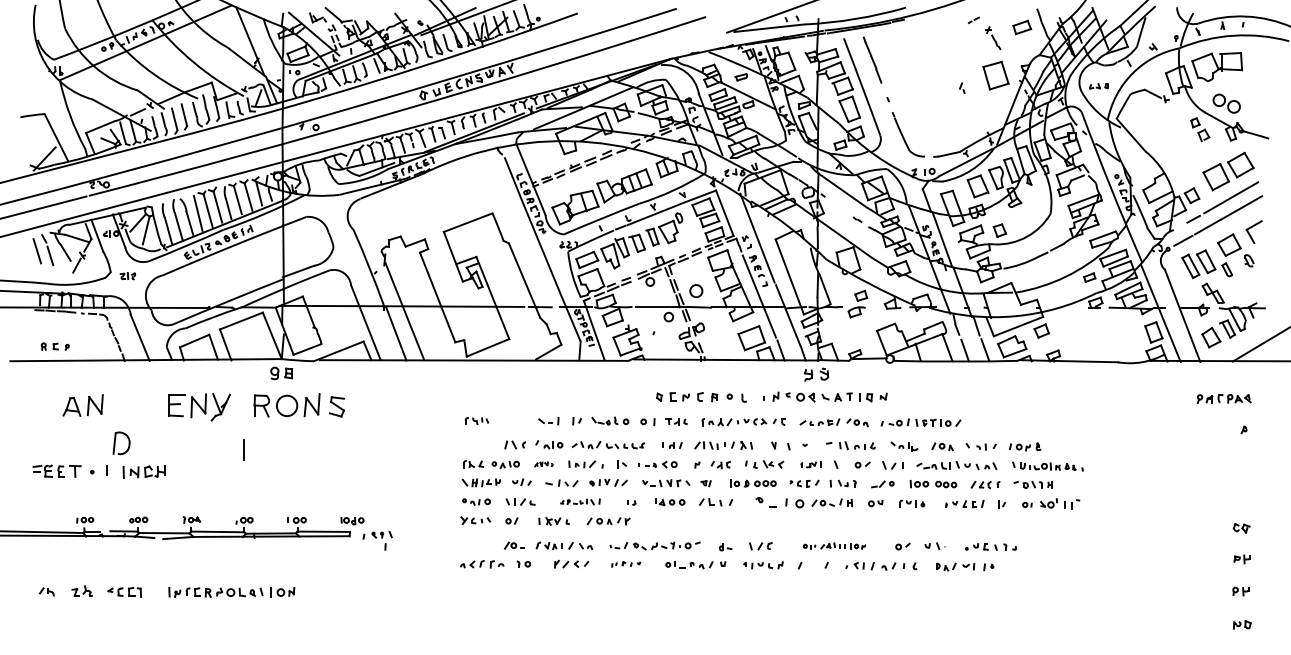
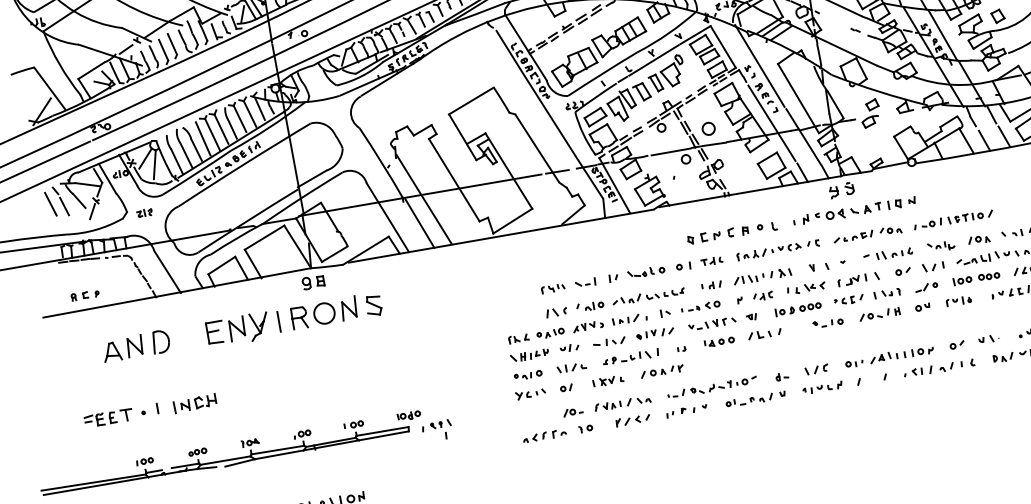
part: (476, 420) -> (552, 288), moved
part: (121, 443) -> (160, 341), moved
line: (243, 449) -> (278, 321), moved
part: (543, 464) -> (587, 326), size x1.67
part: (810, 464) -> (851, 280), size x1.43
part: (580, 501) -> (630, 356), size x1.43
part: (779, 502) -> (827, 323), size x0.62
part: (834, 545) -> (889, 356), size x1.43
part: (626, 564) -> (687, 411), size x1.43

